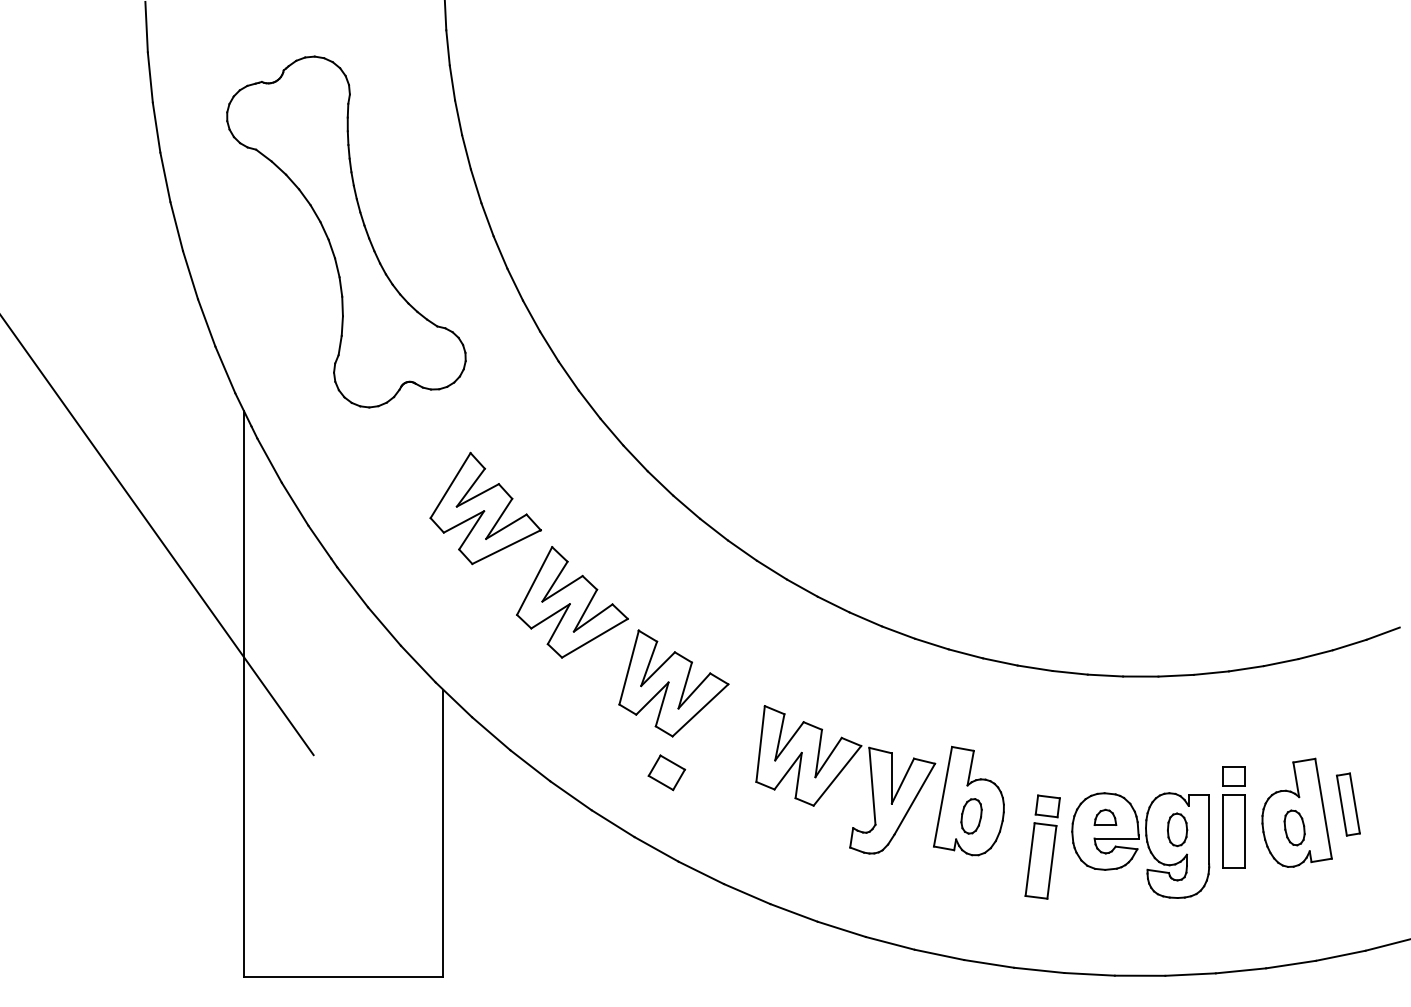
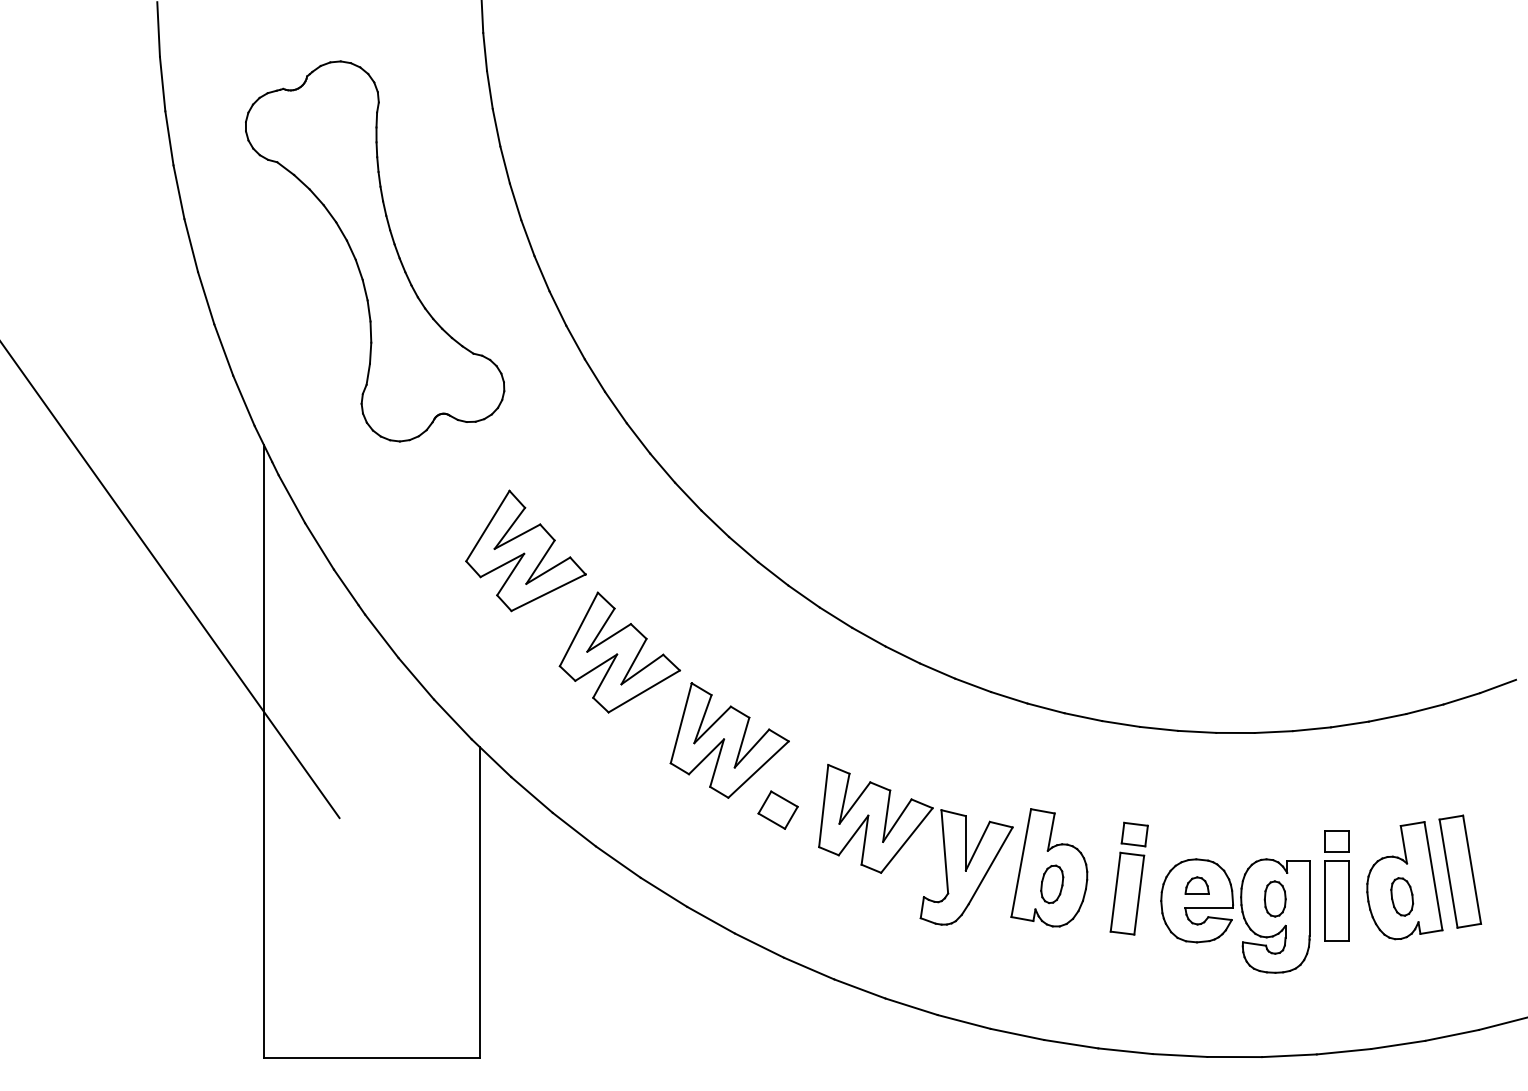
part: (666, 772) -> (777, 809), moved
part: (1348, 804) -> (1460, 871), size x1.67
part: (1042, 846) -> (1128, 878), moved

